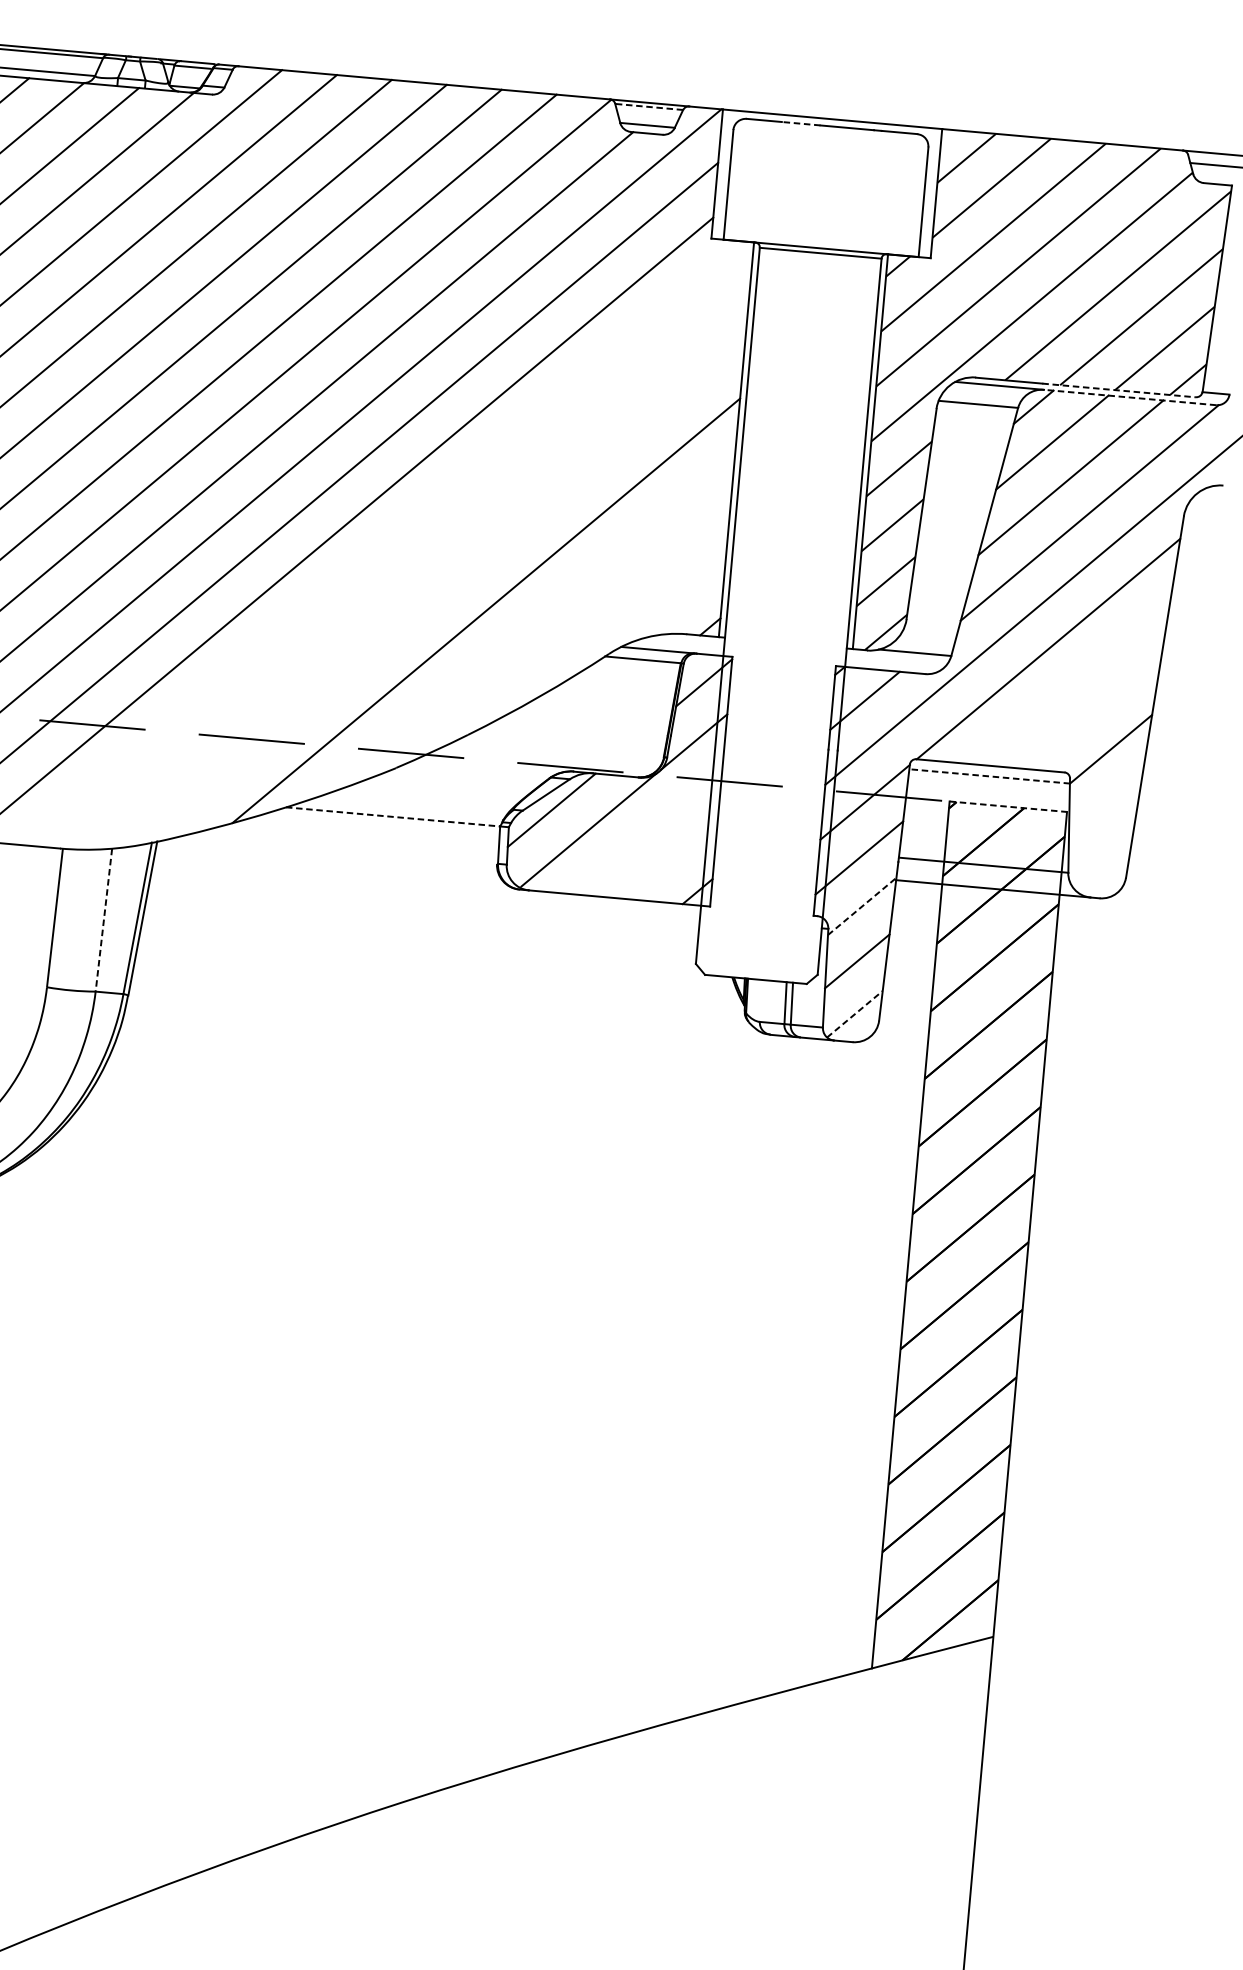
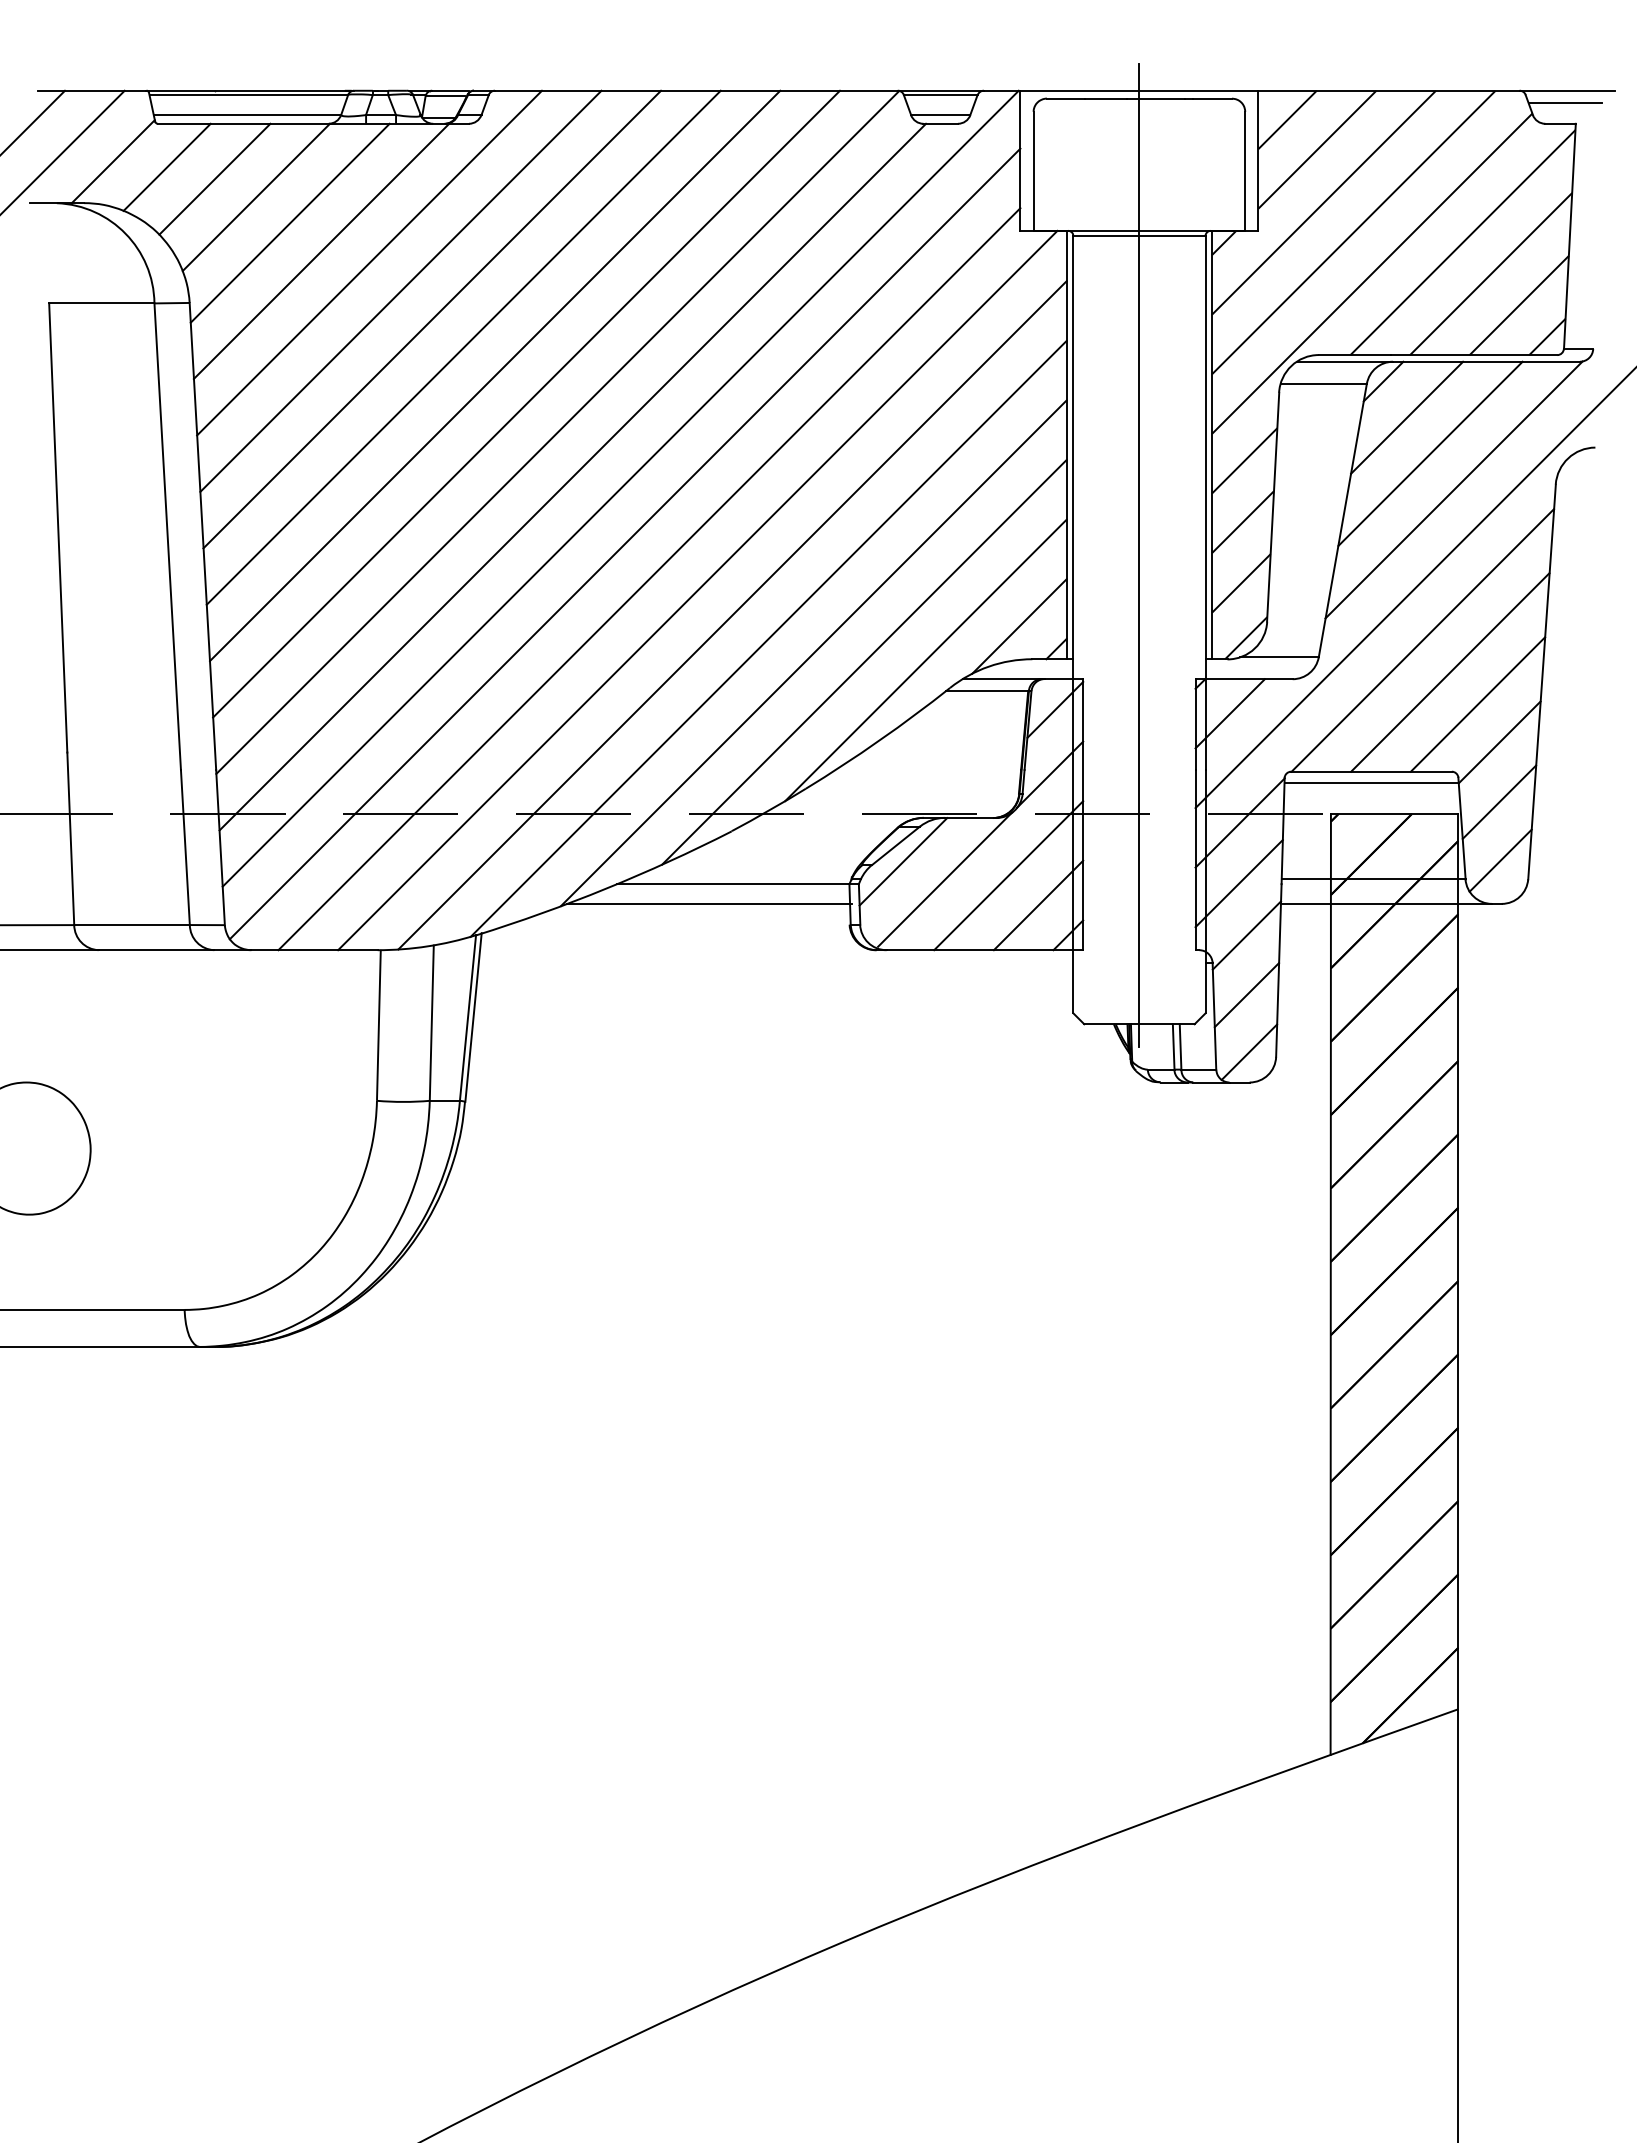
line: (648, 107) -> (940, 95), dashed -> solid
line: (800, 123) -> (1105, 98), dashed -> solid
line: (1119, 390) -> (1474, 355), dashed -> solid
line: (1130, 397) -> (1486, 361), dashed -> solid
line: (384, 543) -> (697, 590), added
line: (794, 547) -> (1139, 555), added
line: (414, 569) -> (732, 615), added
line: (445, 593) -> (768, 638), added
line: (678, 603) -> (1019, 626), added
line: (532, 622) -> (864, 661), added
line: (588, 626) -> (925, 660), added
line: (1071, 680) -> (1450, 672), added
line: (1093, 712) -> (1477, 704), added
line: (989, 776) -> (1371, 783), dashed -> solid
line: (1105, 803) -> (1499, 801), added
line: (1008, 807) -> (1394, 814), dashed -> solid
line: (393, 817) -> (733, 884), dashed -> solid
line: (647, 831) -> (1008, 875), added
line: (369, 832) -> (709, 903), added
line: (1102, 858) -> (1500, 860), added
line: (672, 861) -> (1038, 905), added
line: (862, 906) -> (1247, 935), dashed -> solid
line: (103, 920) -> (431, 1023), dashed -> solid
line: (855, 1013) -> (1249, 1051), dashed -> solid

